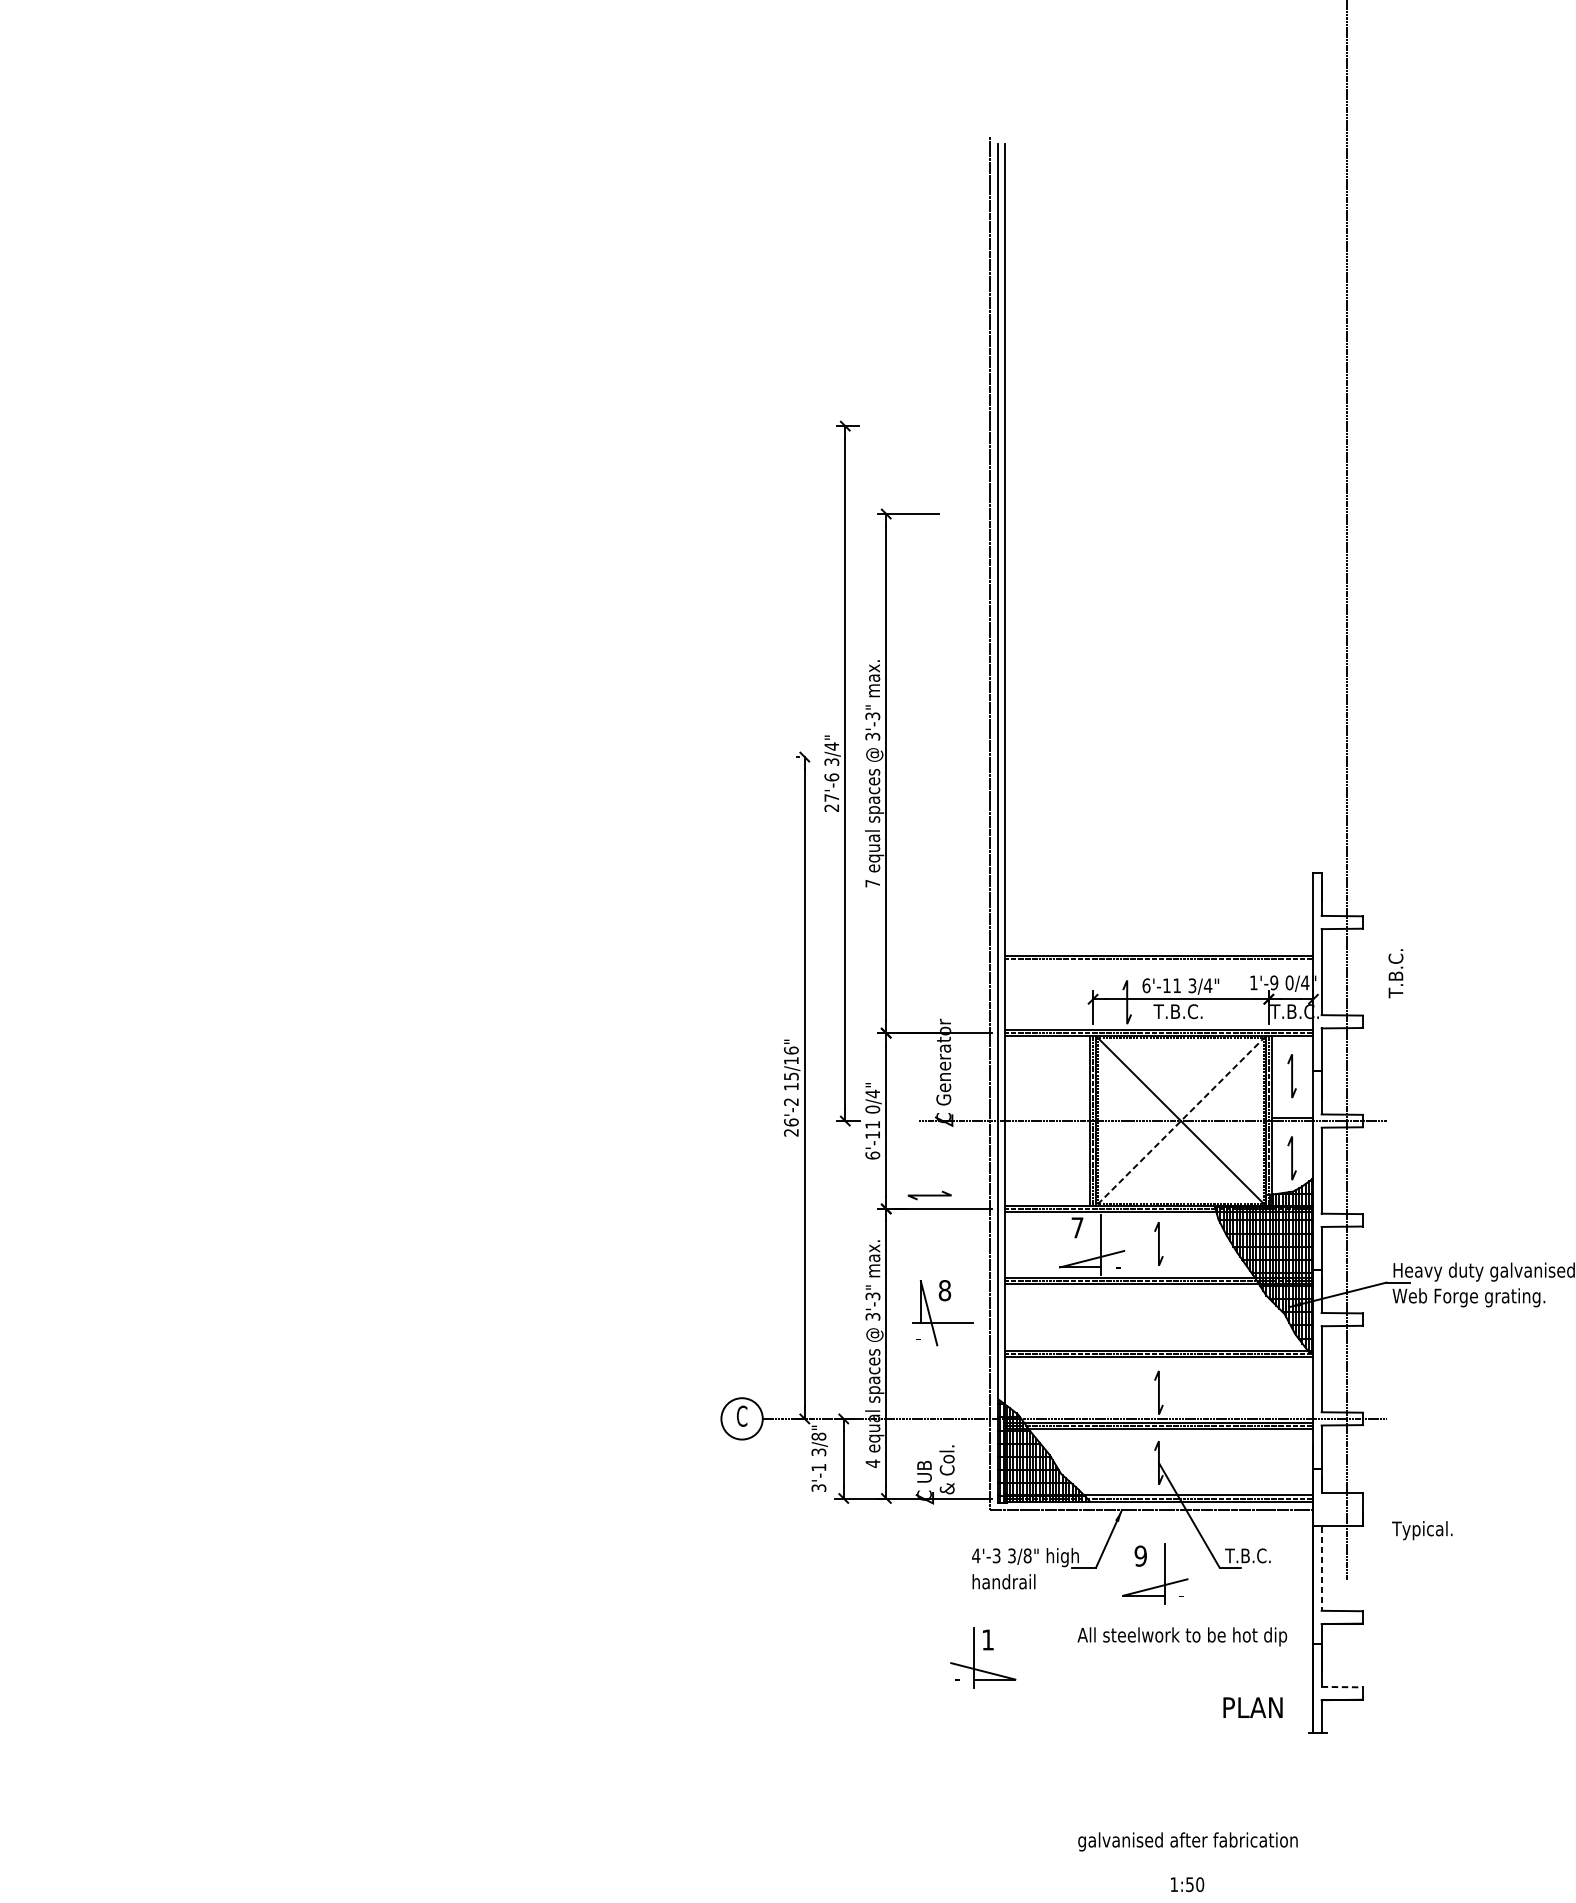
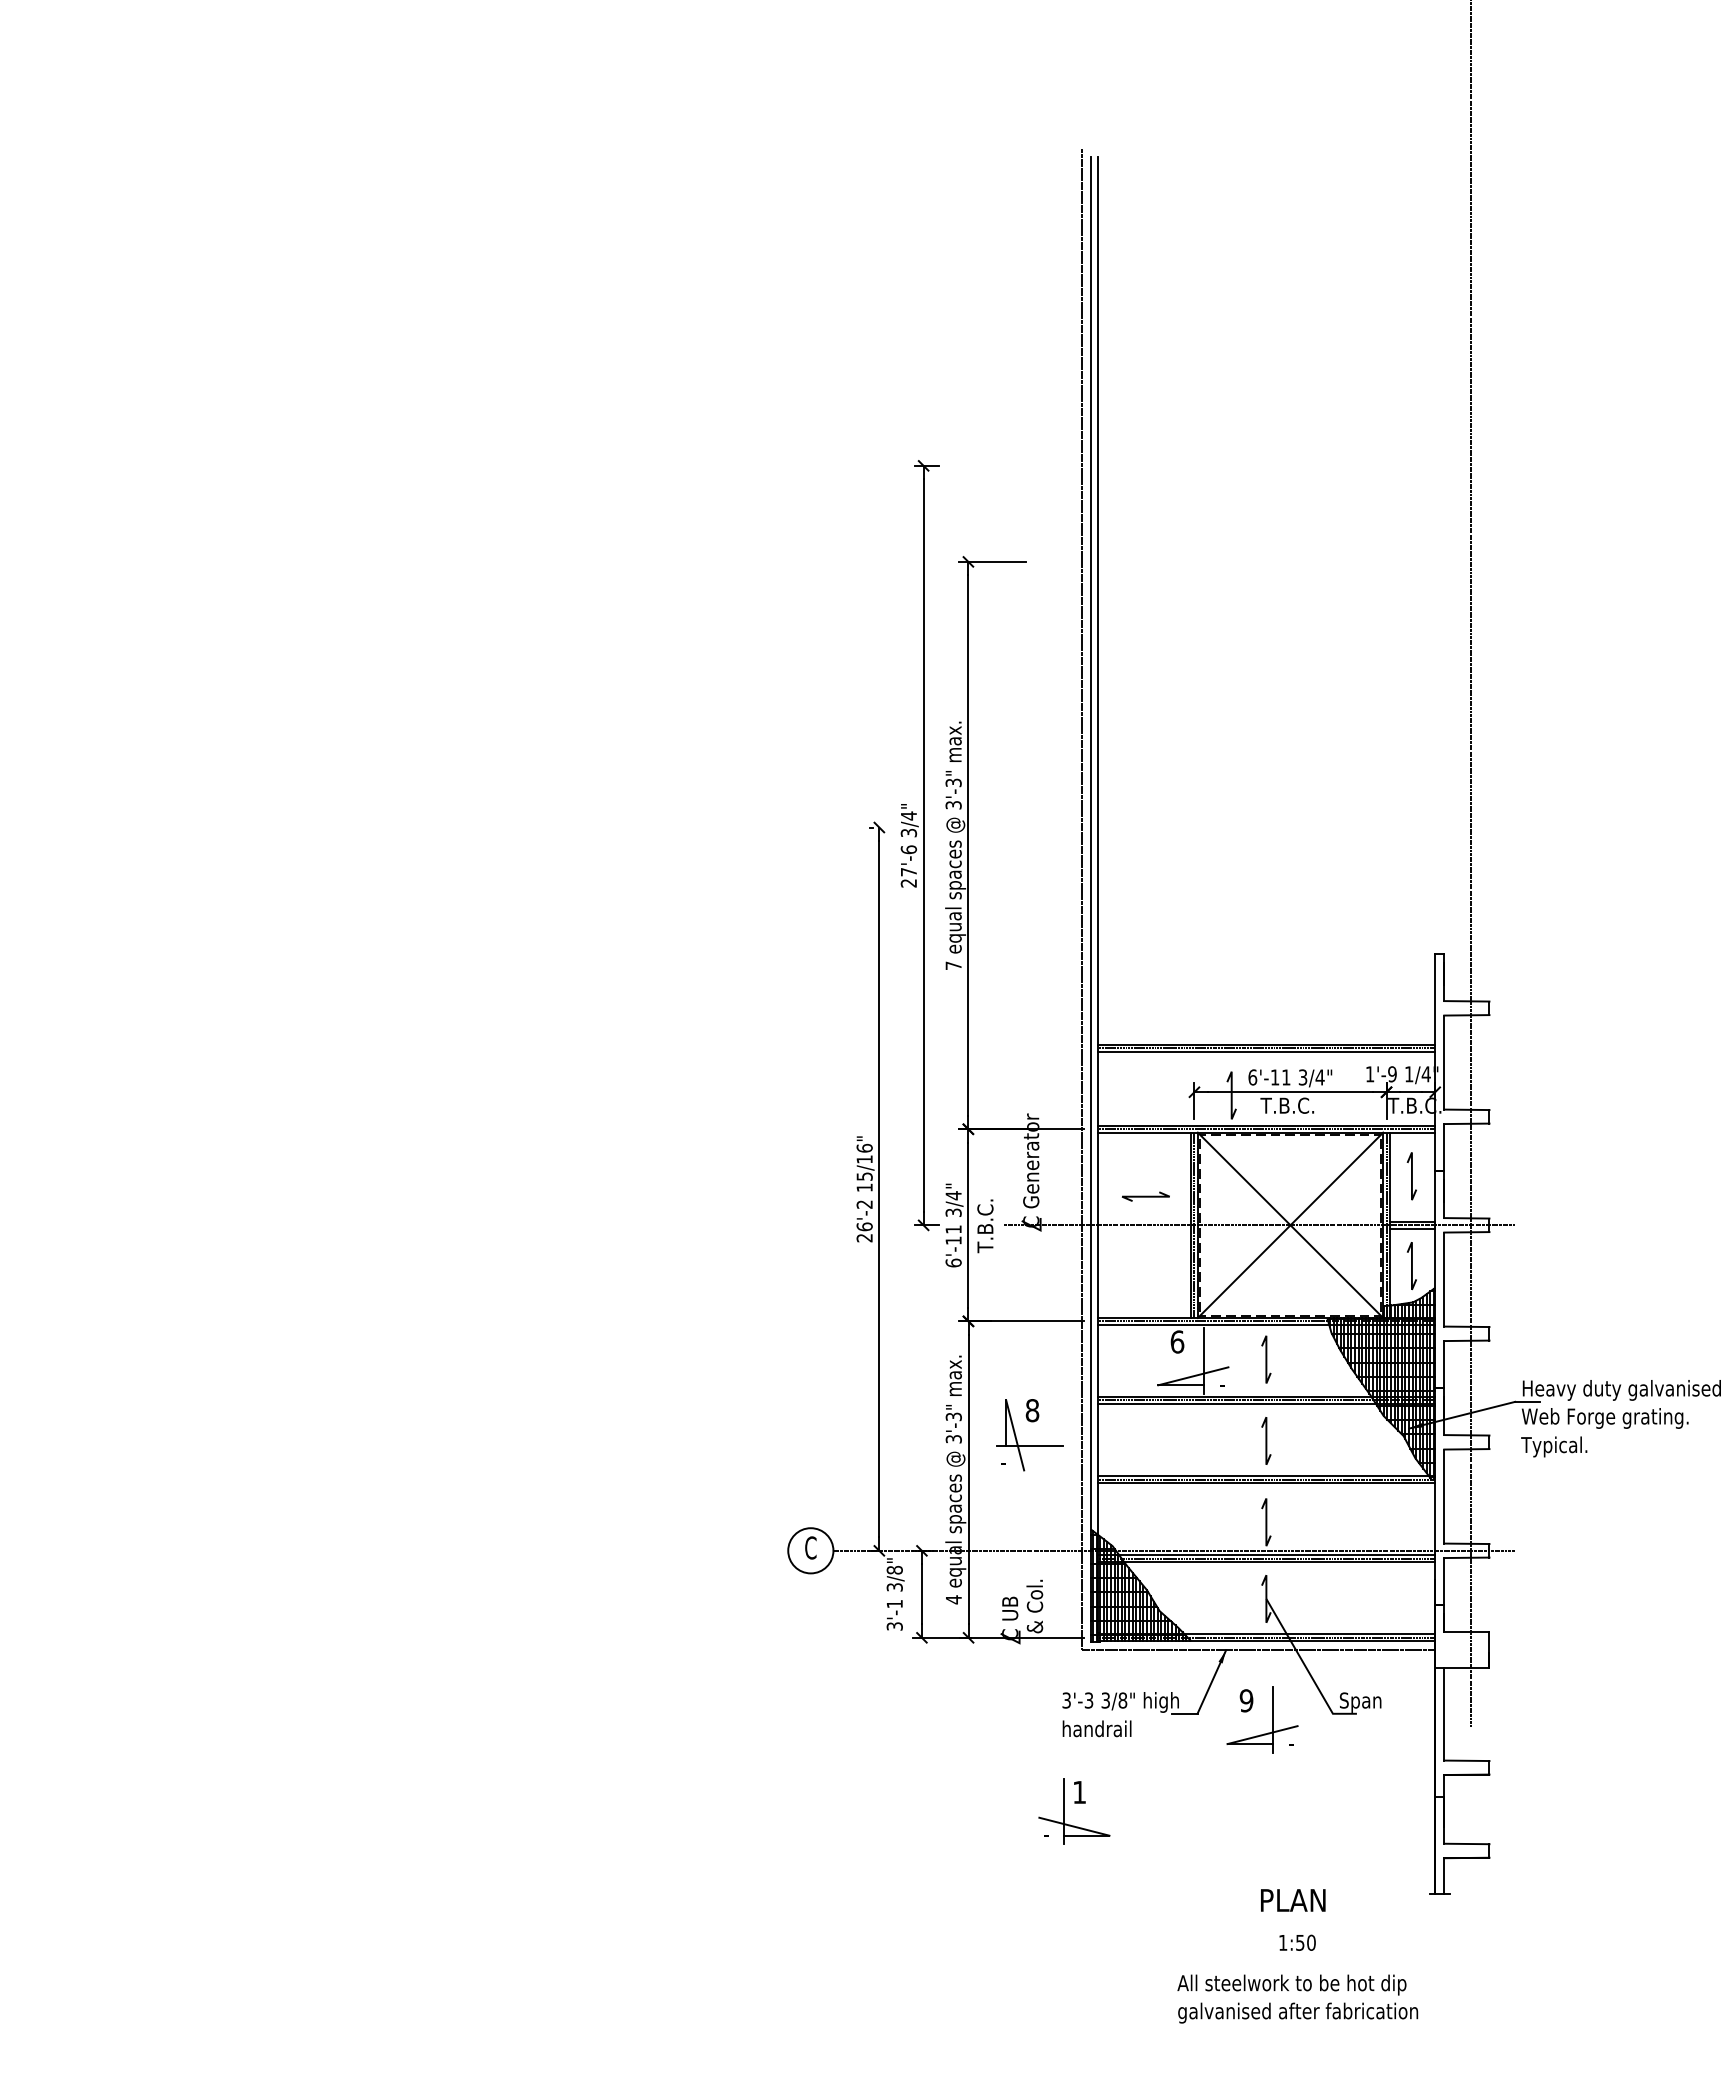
line: (1159, 962) -> (1266, 1051), added
text: (1396, 973) -> (985, 1226), moved
text: (1288, 983) -> (1408, 1074), 0/4" -> 1/4"
text: (872, 1109) -> (953, 1212), 0/4" -> 3/4"
line: (1180, 1121) -> (1290, 1225), dashed -> solid
line: (1292, 1123) -> (1412, 1228), added
line: (929, 1195) -> (1145, 1196), moved
text: (1077, 1227) -> (1177, 1341), 7 -> 6
line: (1159, 1317) -> (1266, 1440), added
text: (1422, 1530) -> (1554, 1446), moved
text: (976, 1555) -> (1066, 1700), 4'-3 -> 3'-3
text: (1247, 1557) -> (1363, 1702), T.B.C. -> Span
line: (1321, 1568) -> (1444, 1714), dashed -> solid
text: (1181, 1636) -> (1291, 1984), moved
line: (1342, 1686) -> (1466, 1843), dashed -> solid
text: (1253, 1707) -> (1293, 1900), moved
text: (1187, 1884) -> (1297, 1942), moved

